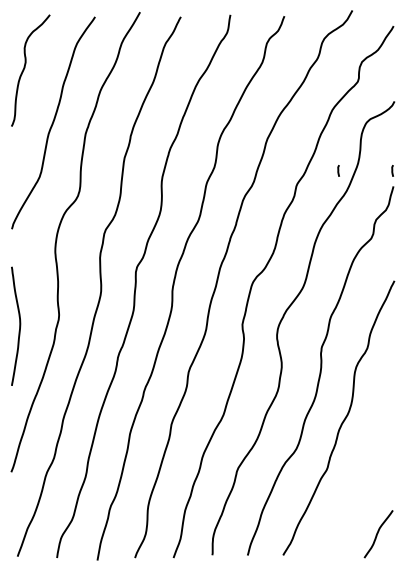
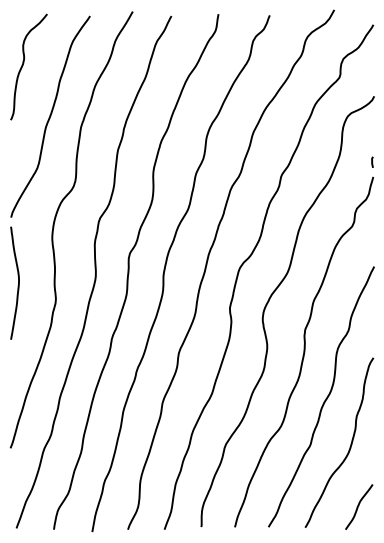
curve: (338, 170) -> (321, 161), removed
curve: (19, 325) -> (18, 282), moved
curve: (368, 470) -> (349, 446), added

